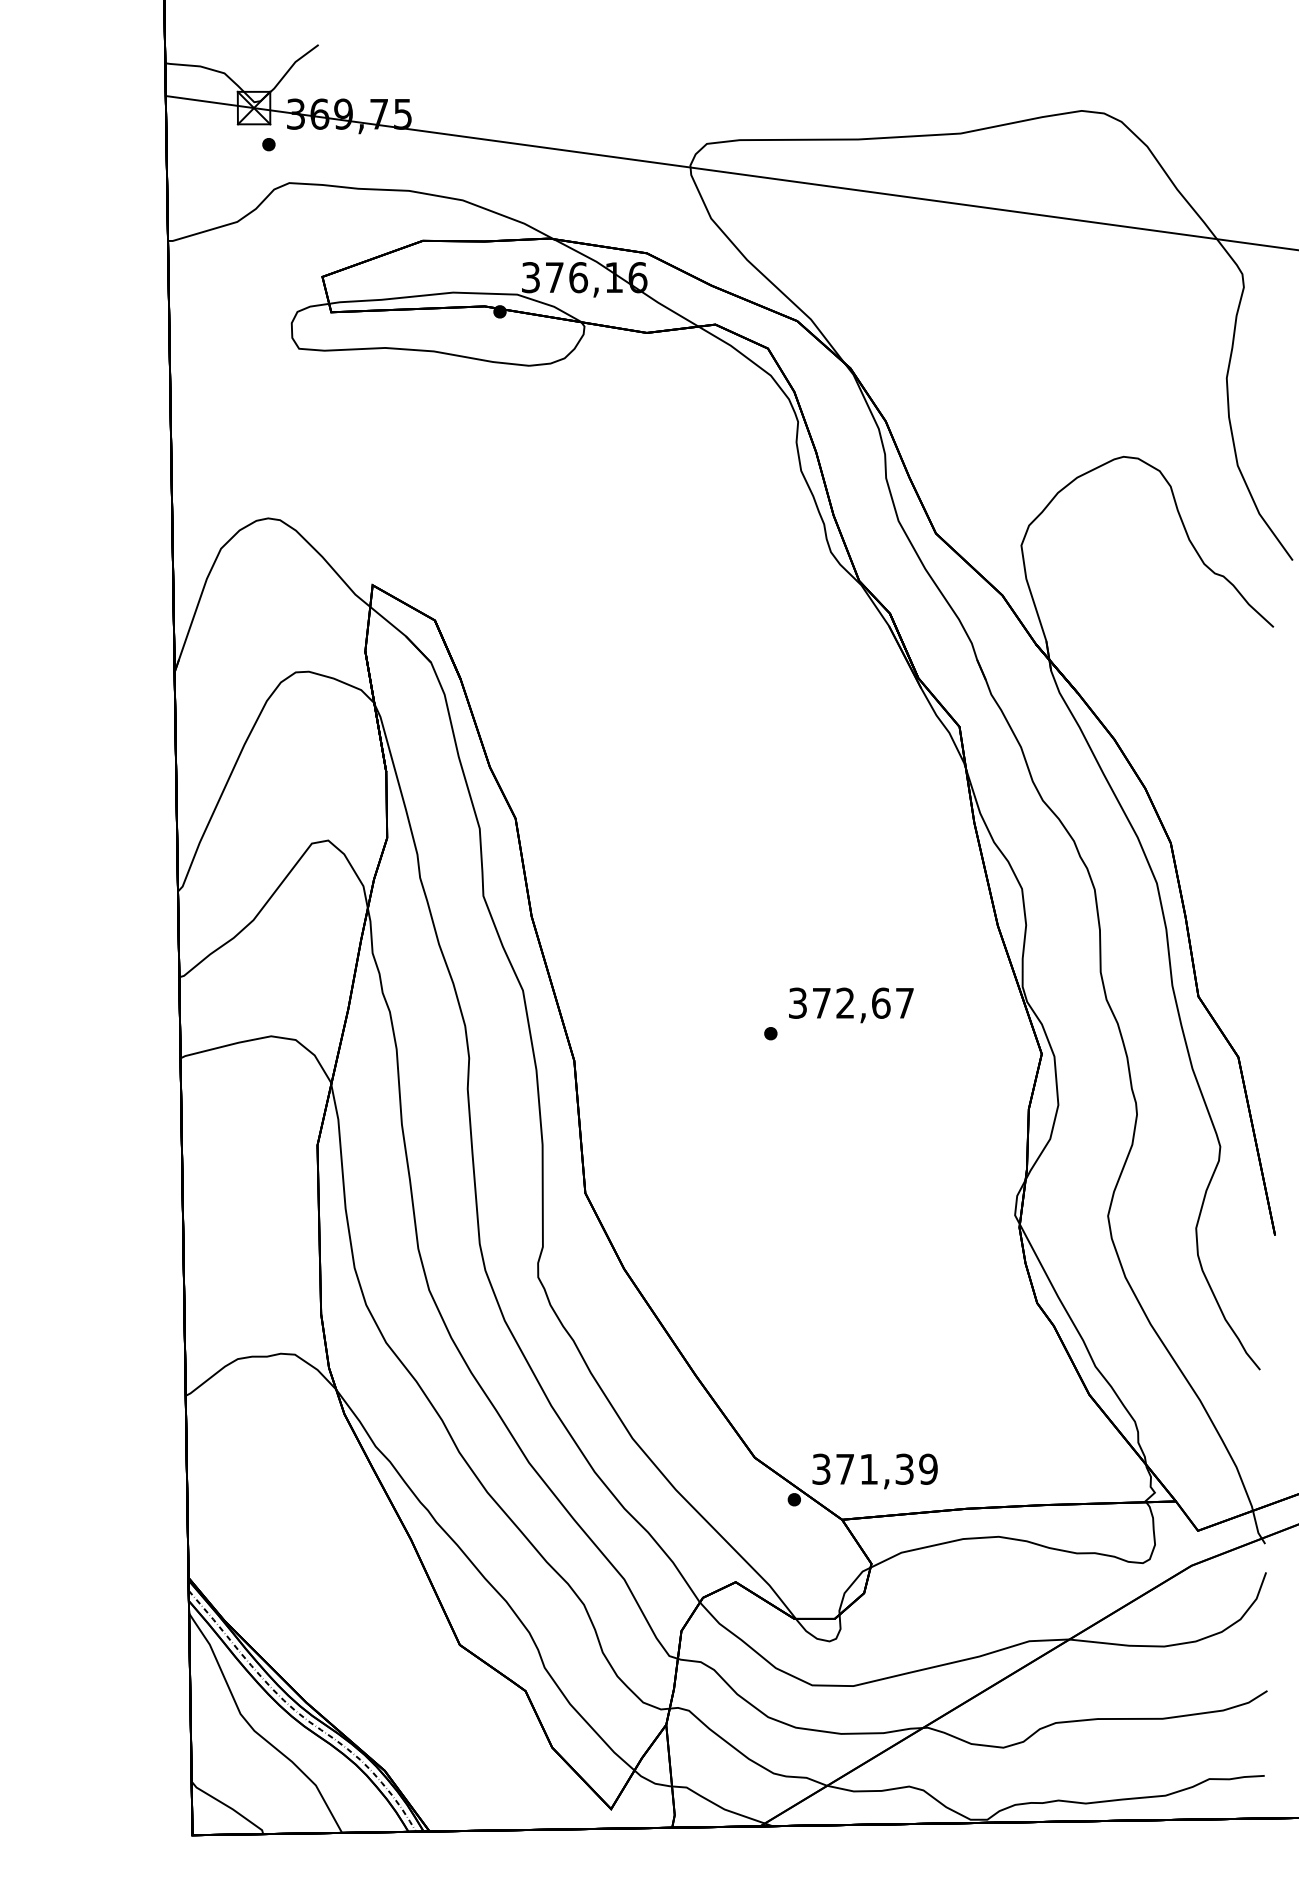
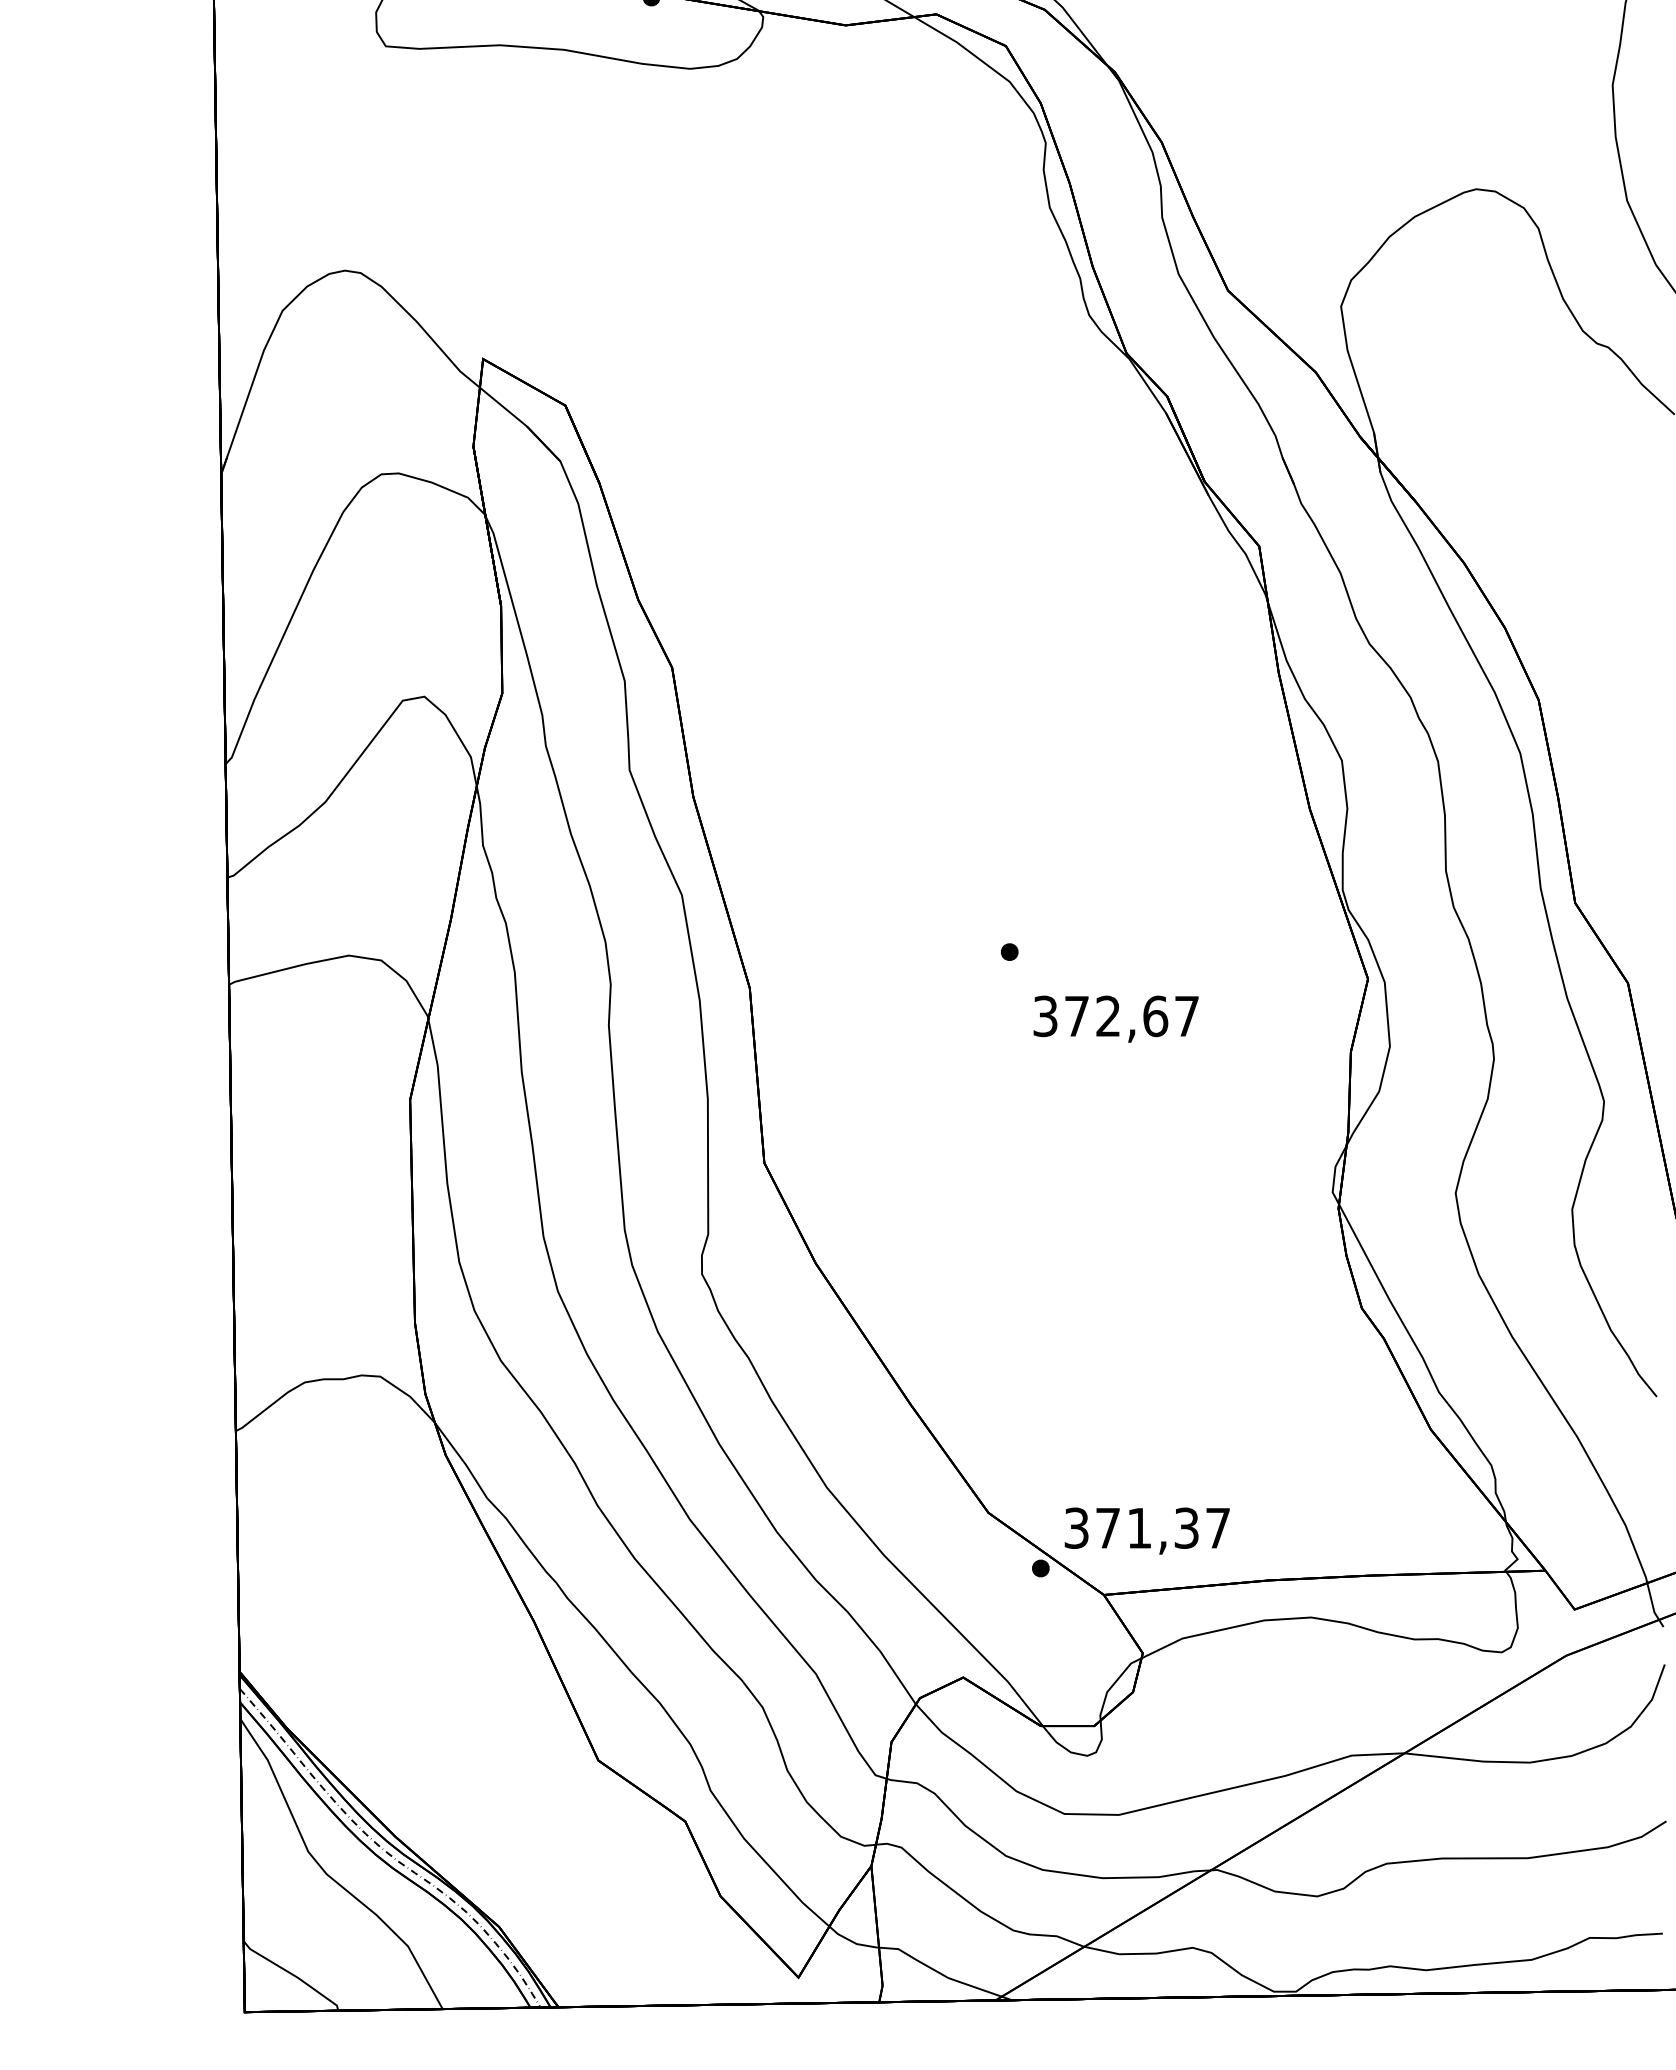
text: (851, 1005) -> (1116, 1019), moved
text: (928, 1468) -> (1218, 1527), 371,39 -> 371,37

